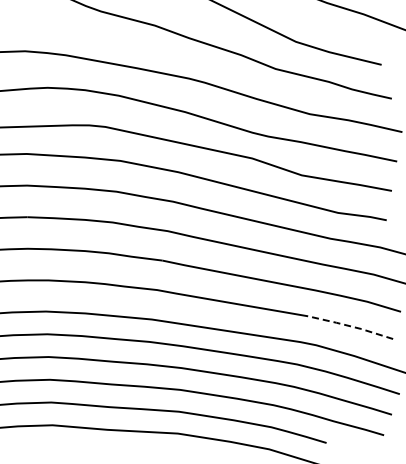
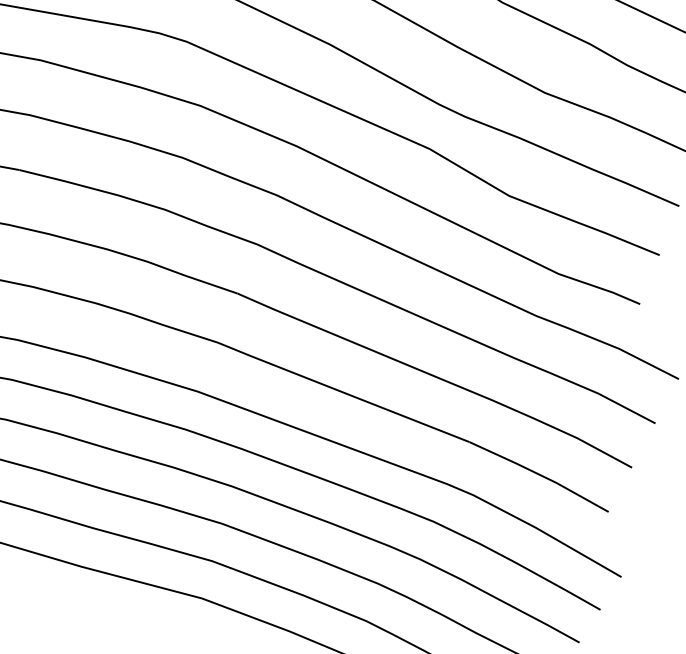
line: (350, 326) -> (539, 475), dashed -> solid

